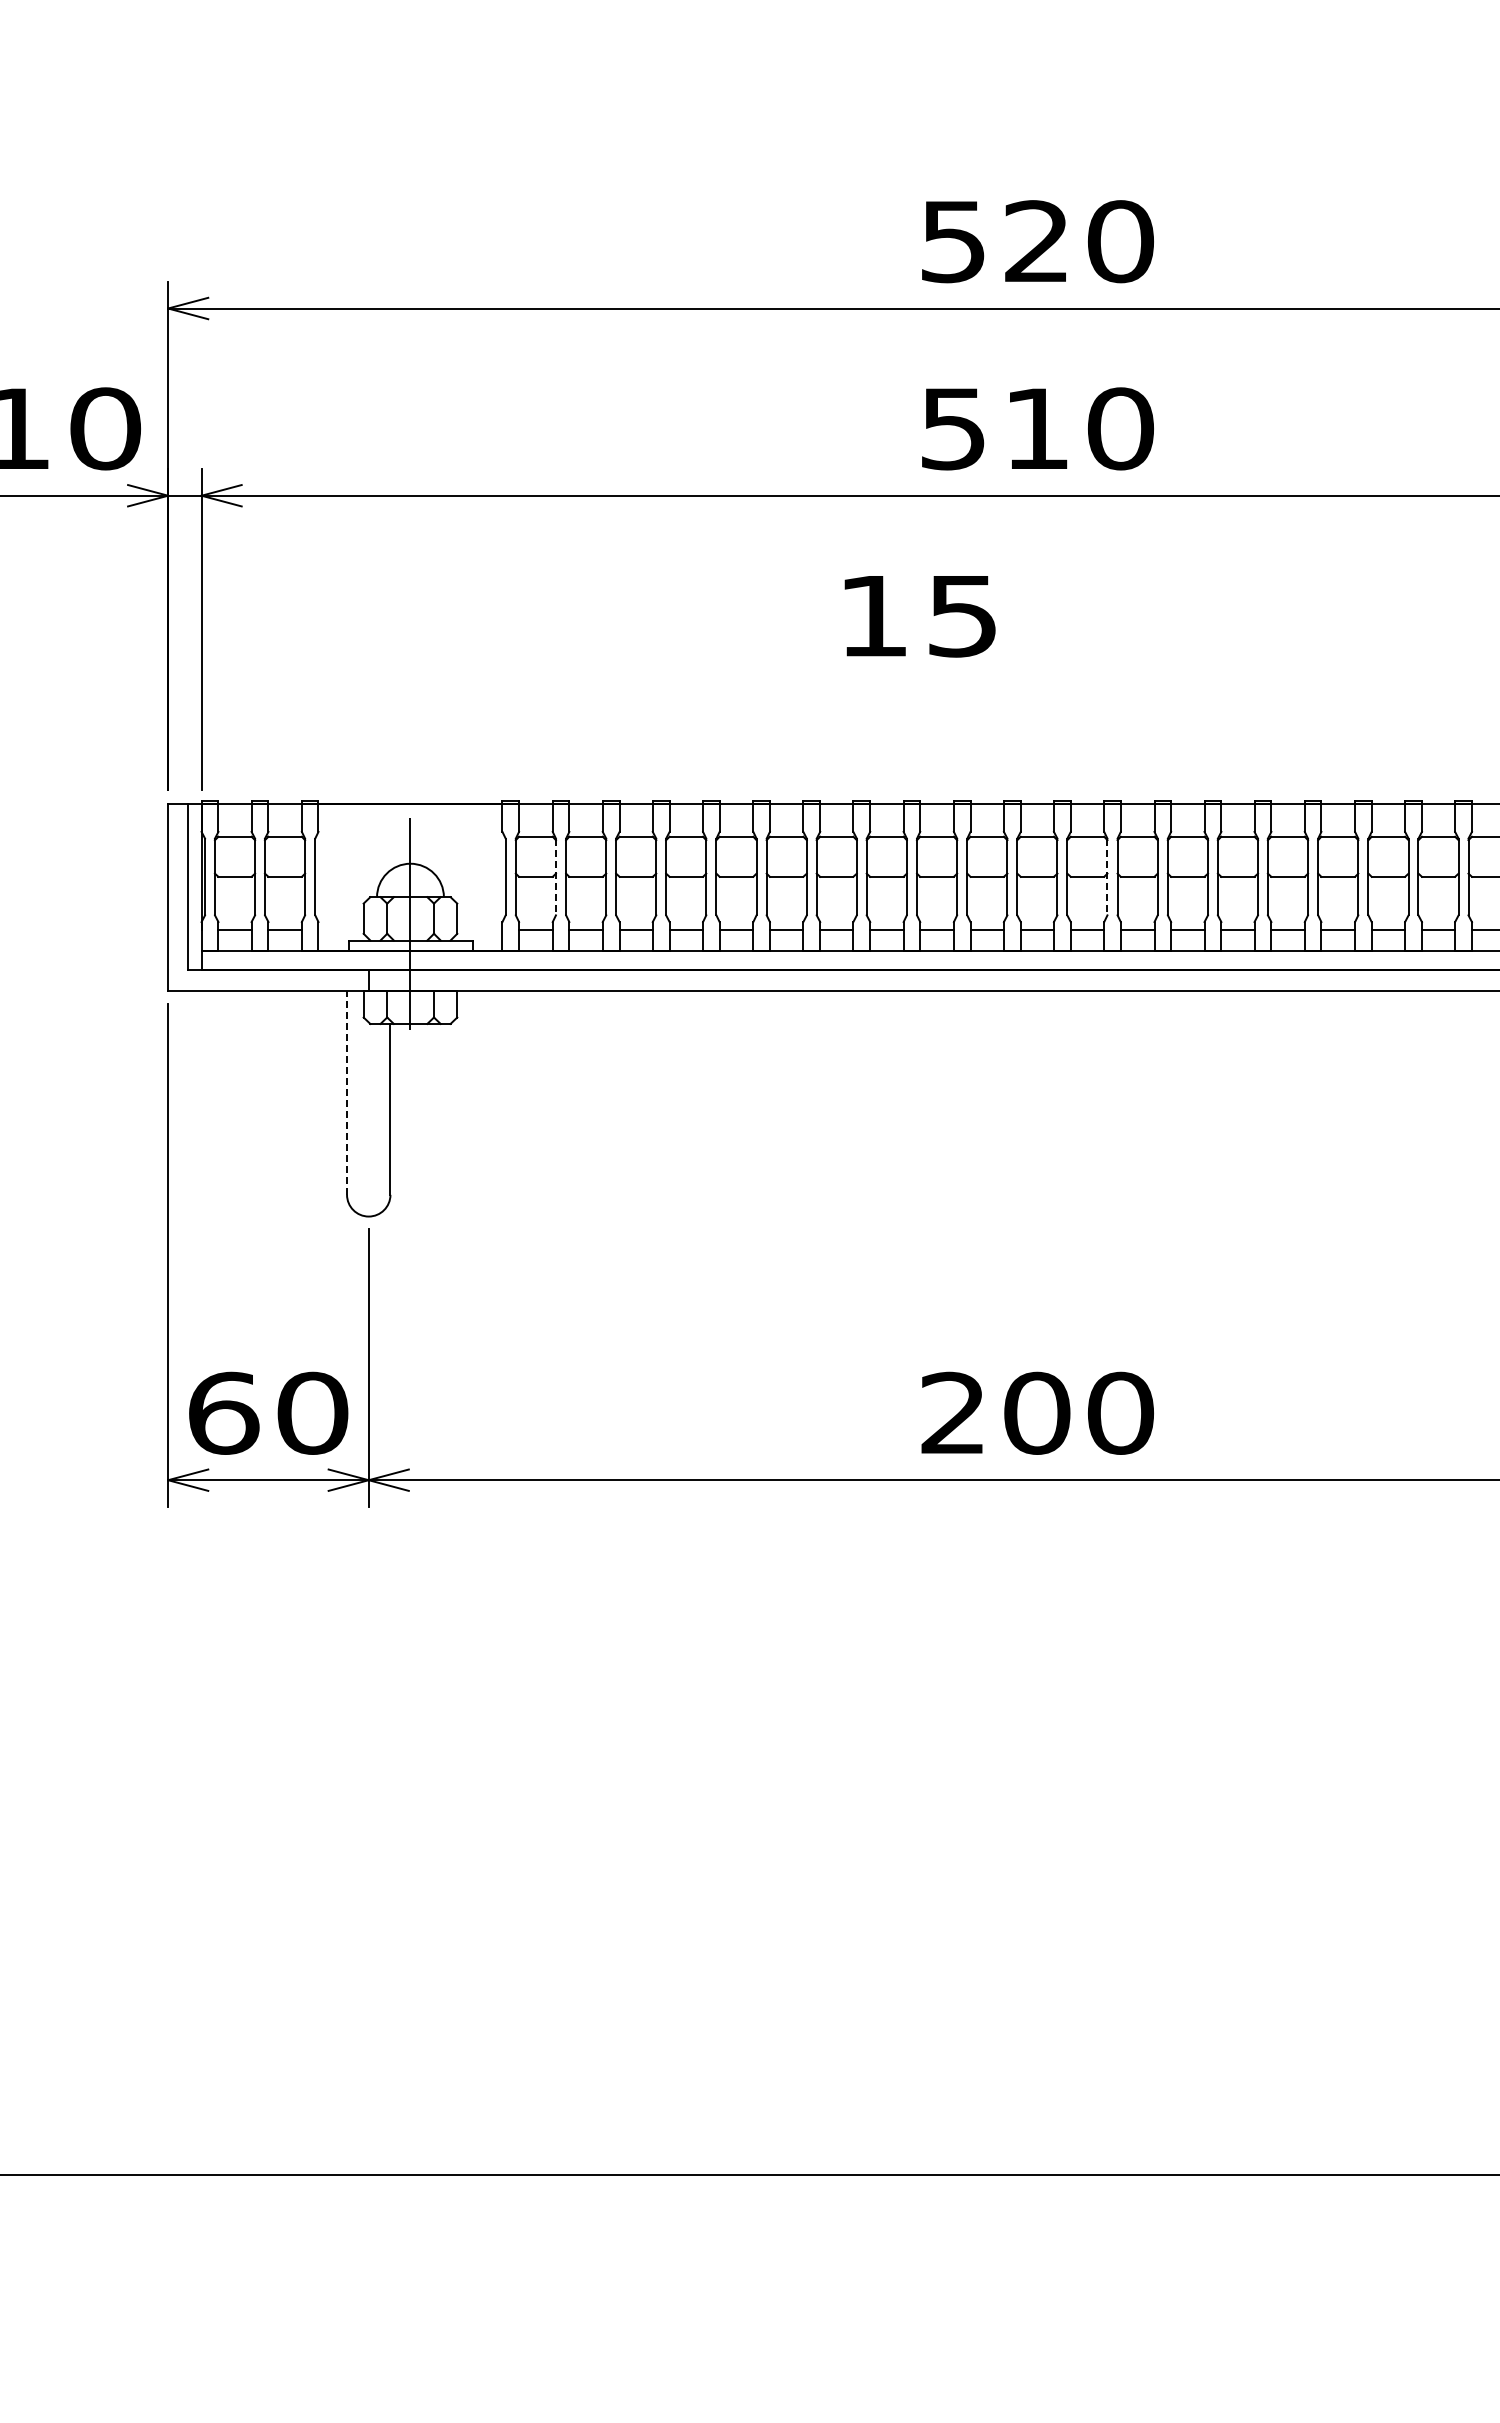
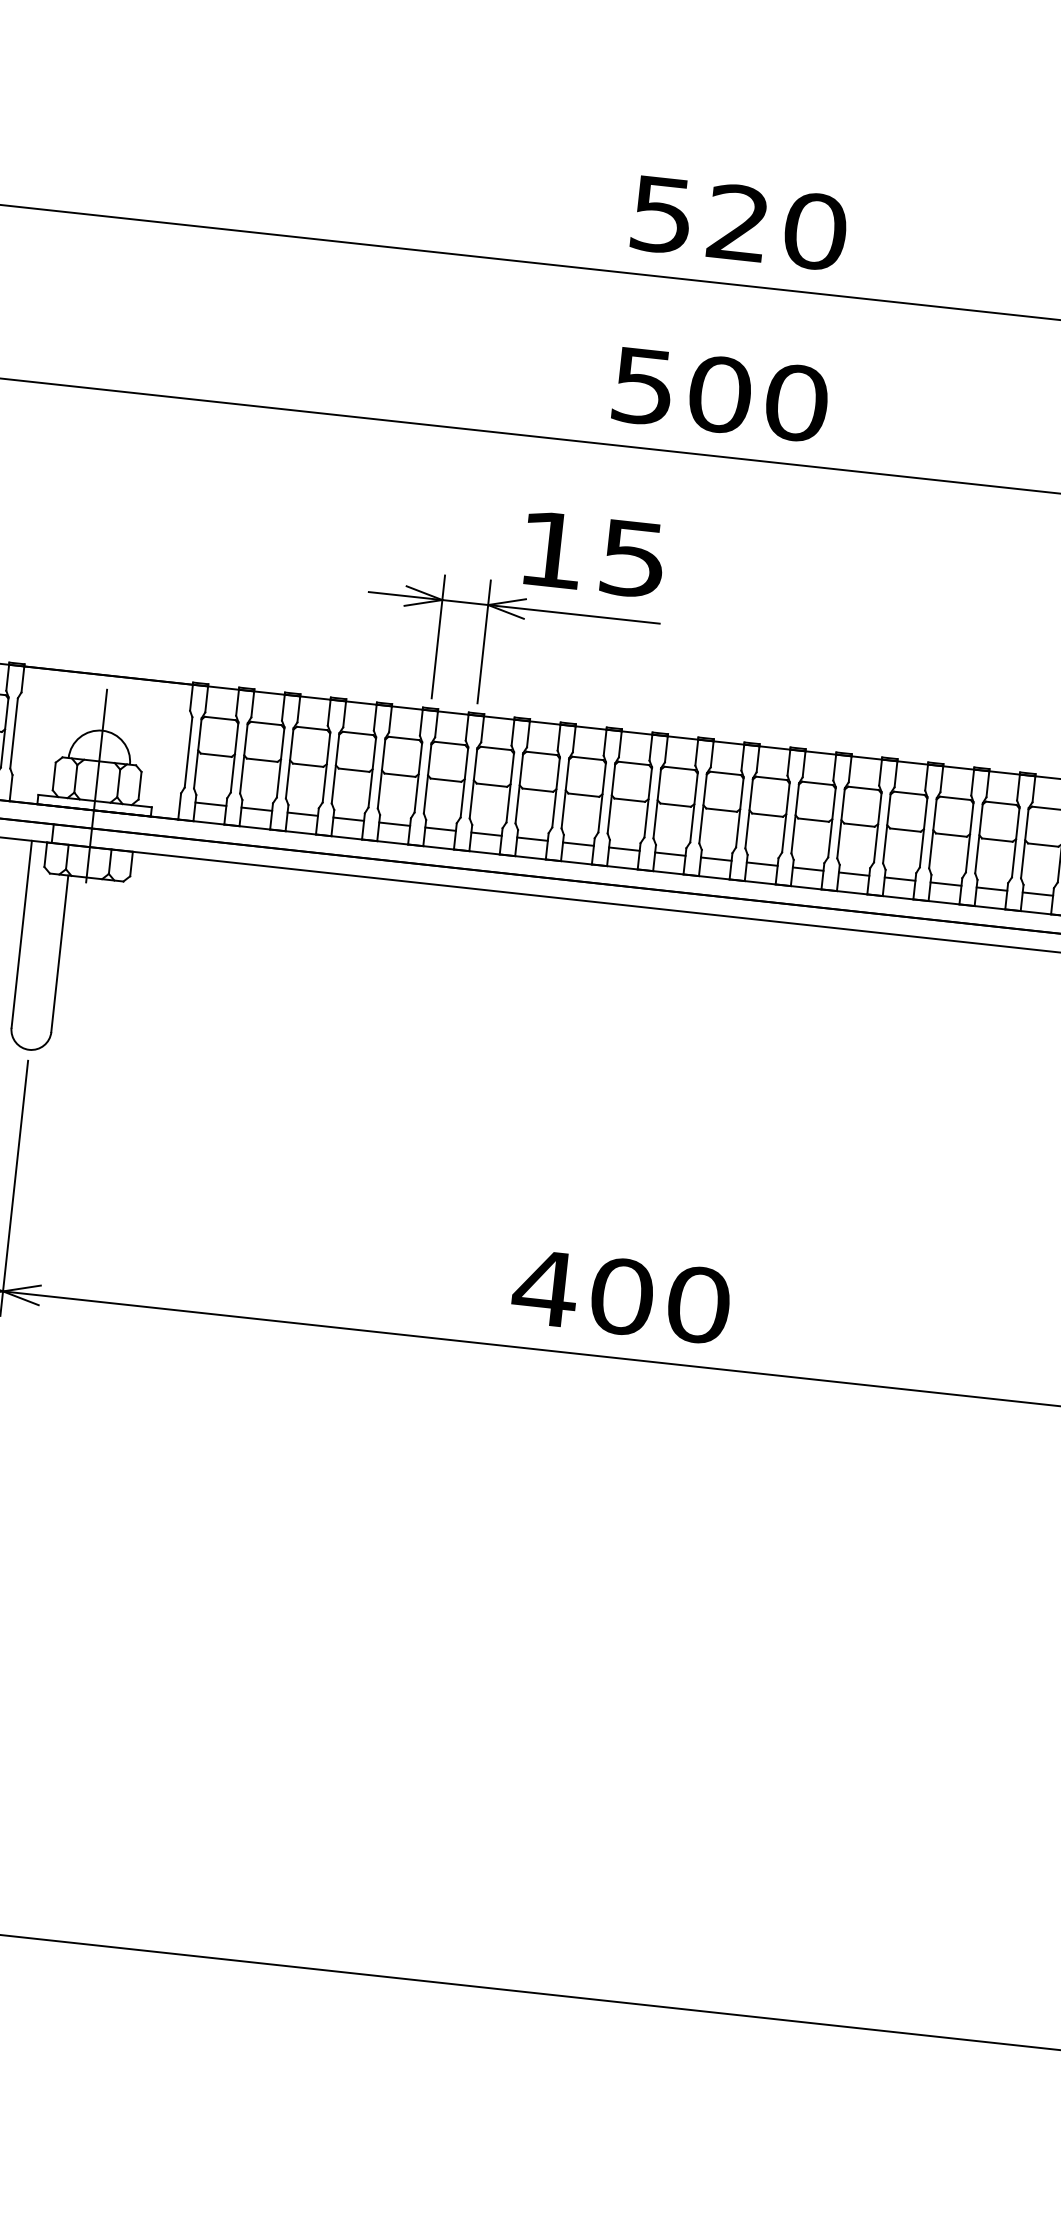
text: (1037, 428) -> (720, 394), 510 -> 500
part: (812, 722) -> (485, 641), added
line: (555, 877) -> (234, 757), dashed -> solid
line: (1107, 877) -> (739, 812), dashed -> solid
line: (347, 1092) -> (22, 934), dashed -> solid
text: (953, 1412) -> (545, 1287), 200 -> 400

